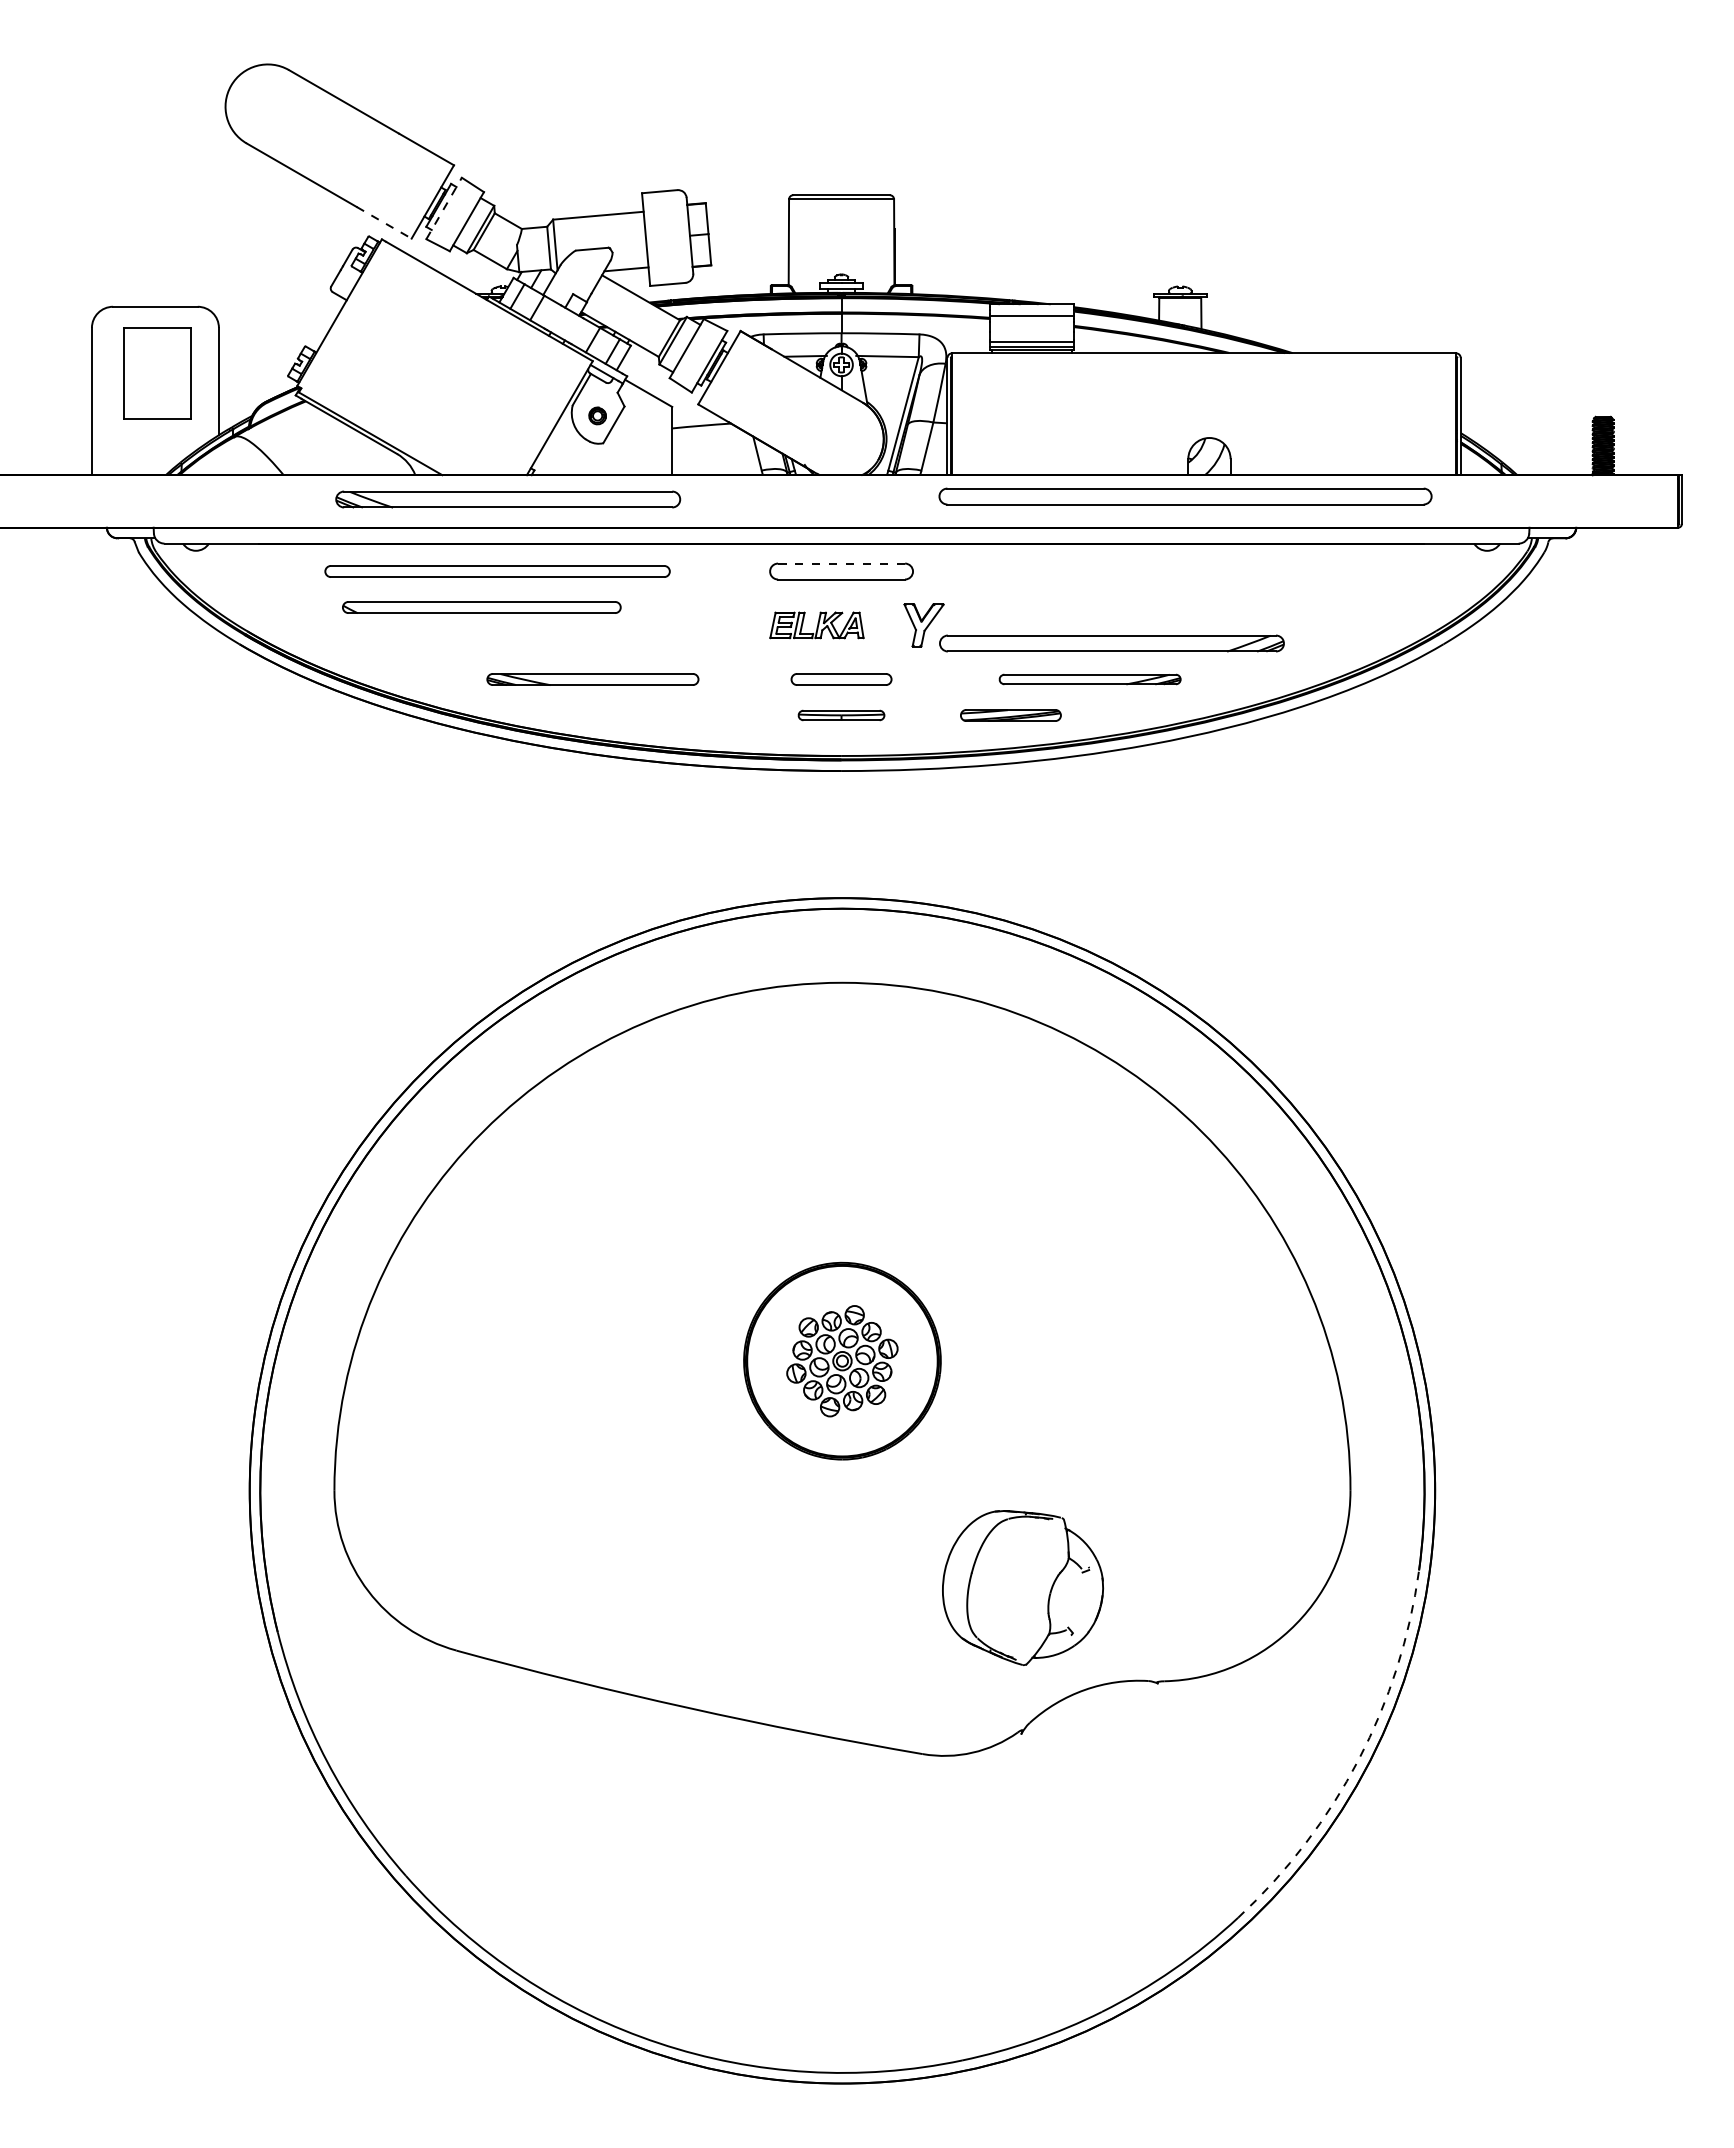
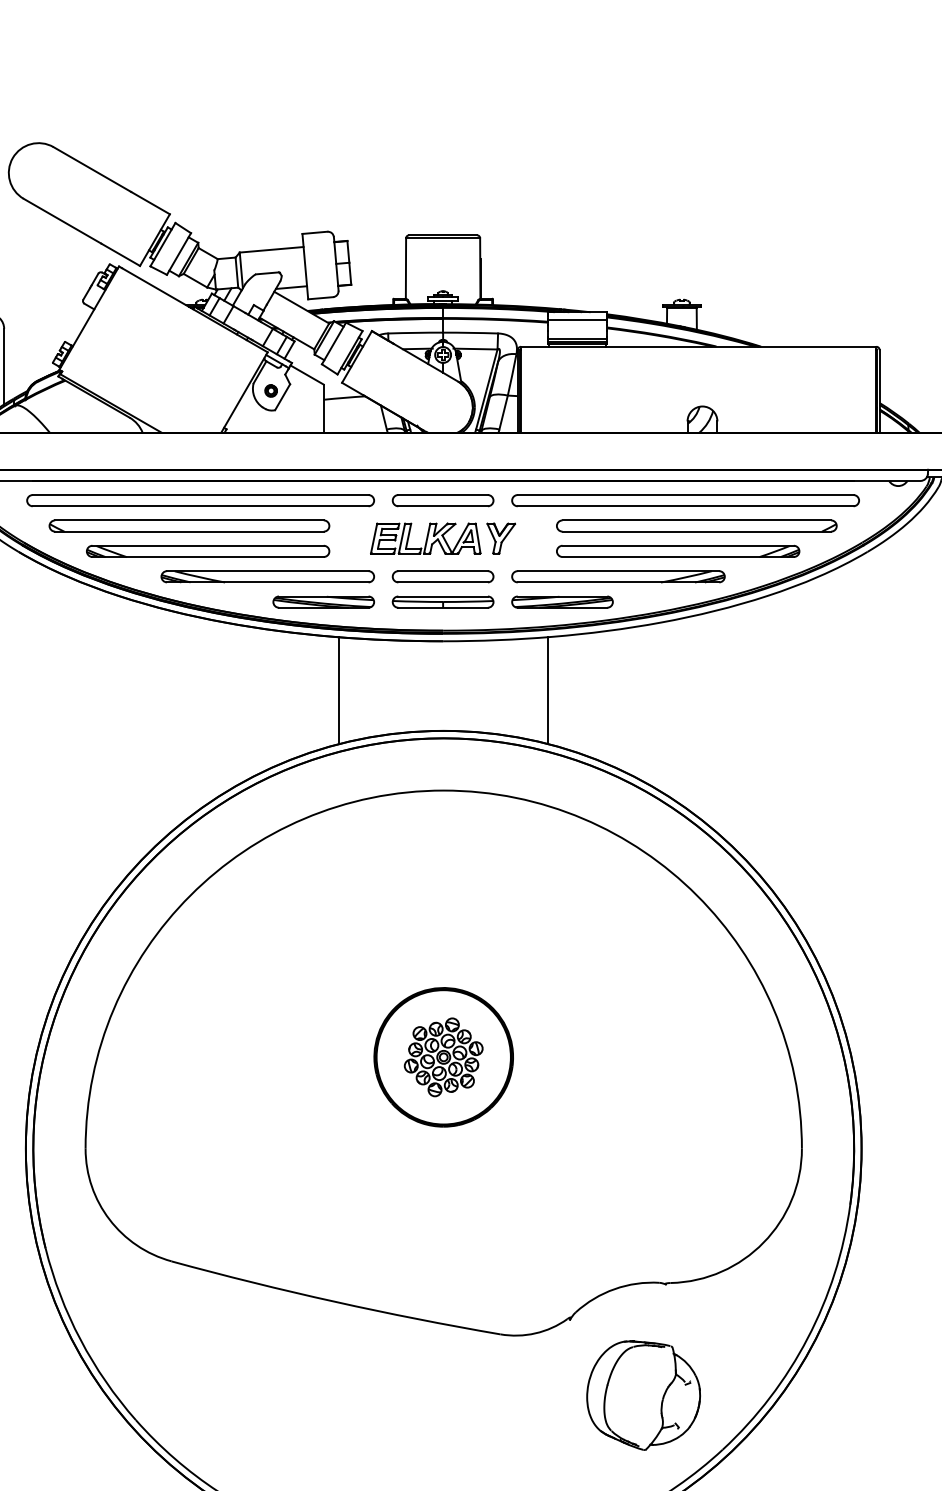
line: (444, 208) -> (163, 244), dashed -> solid
line: (384, 222) -> (120, 254), dashed -> solid
part: (1185, 496) -> (685, 500), moved
part: (508, 499) -> (208, 551), moved
line: (841, 563) -> (443, 494), dashed -> solid
part: (497, 571) -> (200, 500), size x1.43
part: (481, 607) -> (189, 525), size x1.43
part: (1201, 607) -> (696, 525), added
part: (816, 625) -> (425, 538), size x1.67
part: (1111, 643) -> (677, 551), moved
part: (592, 679) -> (267, 576), size x1.43
part: (841, 679) -> (443, 576), size x1.43
part: (1089, 679) -> (617, 576), size x1.67
part: (671, 715) -> (323, 602), added
part: (841, 715) -> (443, 602), size x1.67
part: (1010, 715) -> (562, 602), size x1.43
line: (990, 840) -> (548, 690), added
line: (694, 841) -> (339, 690), added
part: (1022, 1587) -> (643, 1395), moved
arc: (1358, 1759) -> (807, 1338), dashed -> solid

